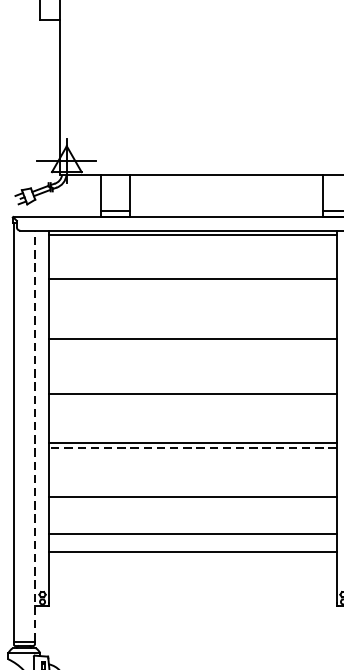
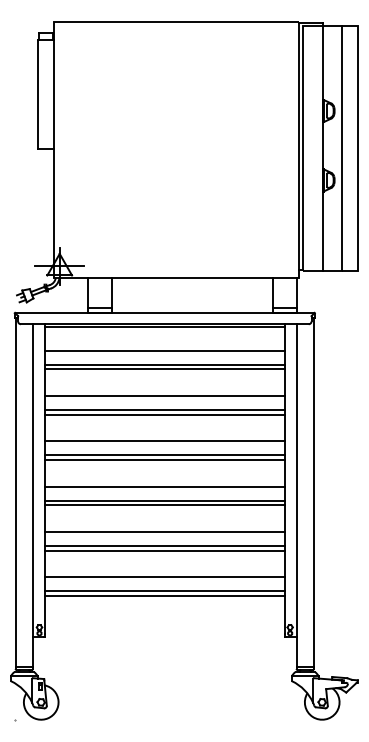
line: (192, 262) -> (164, 350), added
line: (192, 285) -> (164, 369), added
line: (192, 316) -> (164, 395), added
line: (192, 334) -> (164, 410), added
line: (192, 371) -> (164, 441), added
line: (192, 388) -> (164, 455), added
line: (192, 425) -> (164, 486), added
line: (35, 435) -> (33, 494), dashed -> solid
line: (192, 448) -> (164, 505), dashed -> solid
line: (192, 479) -> (164, 531), added
line: (192, 502) -> (164, 550), added
line: (192, 557) -> (164, 596), added

